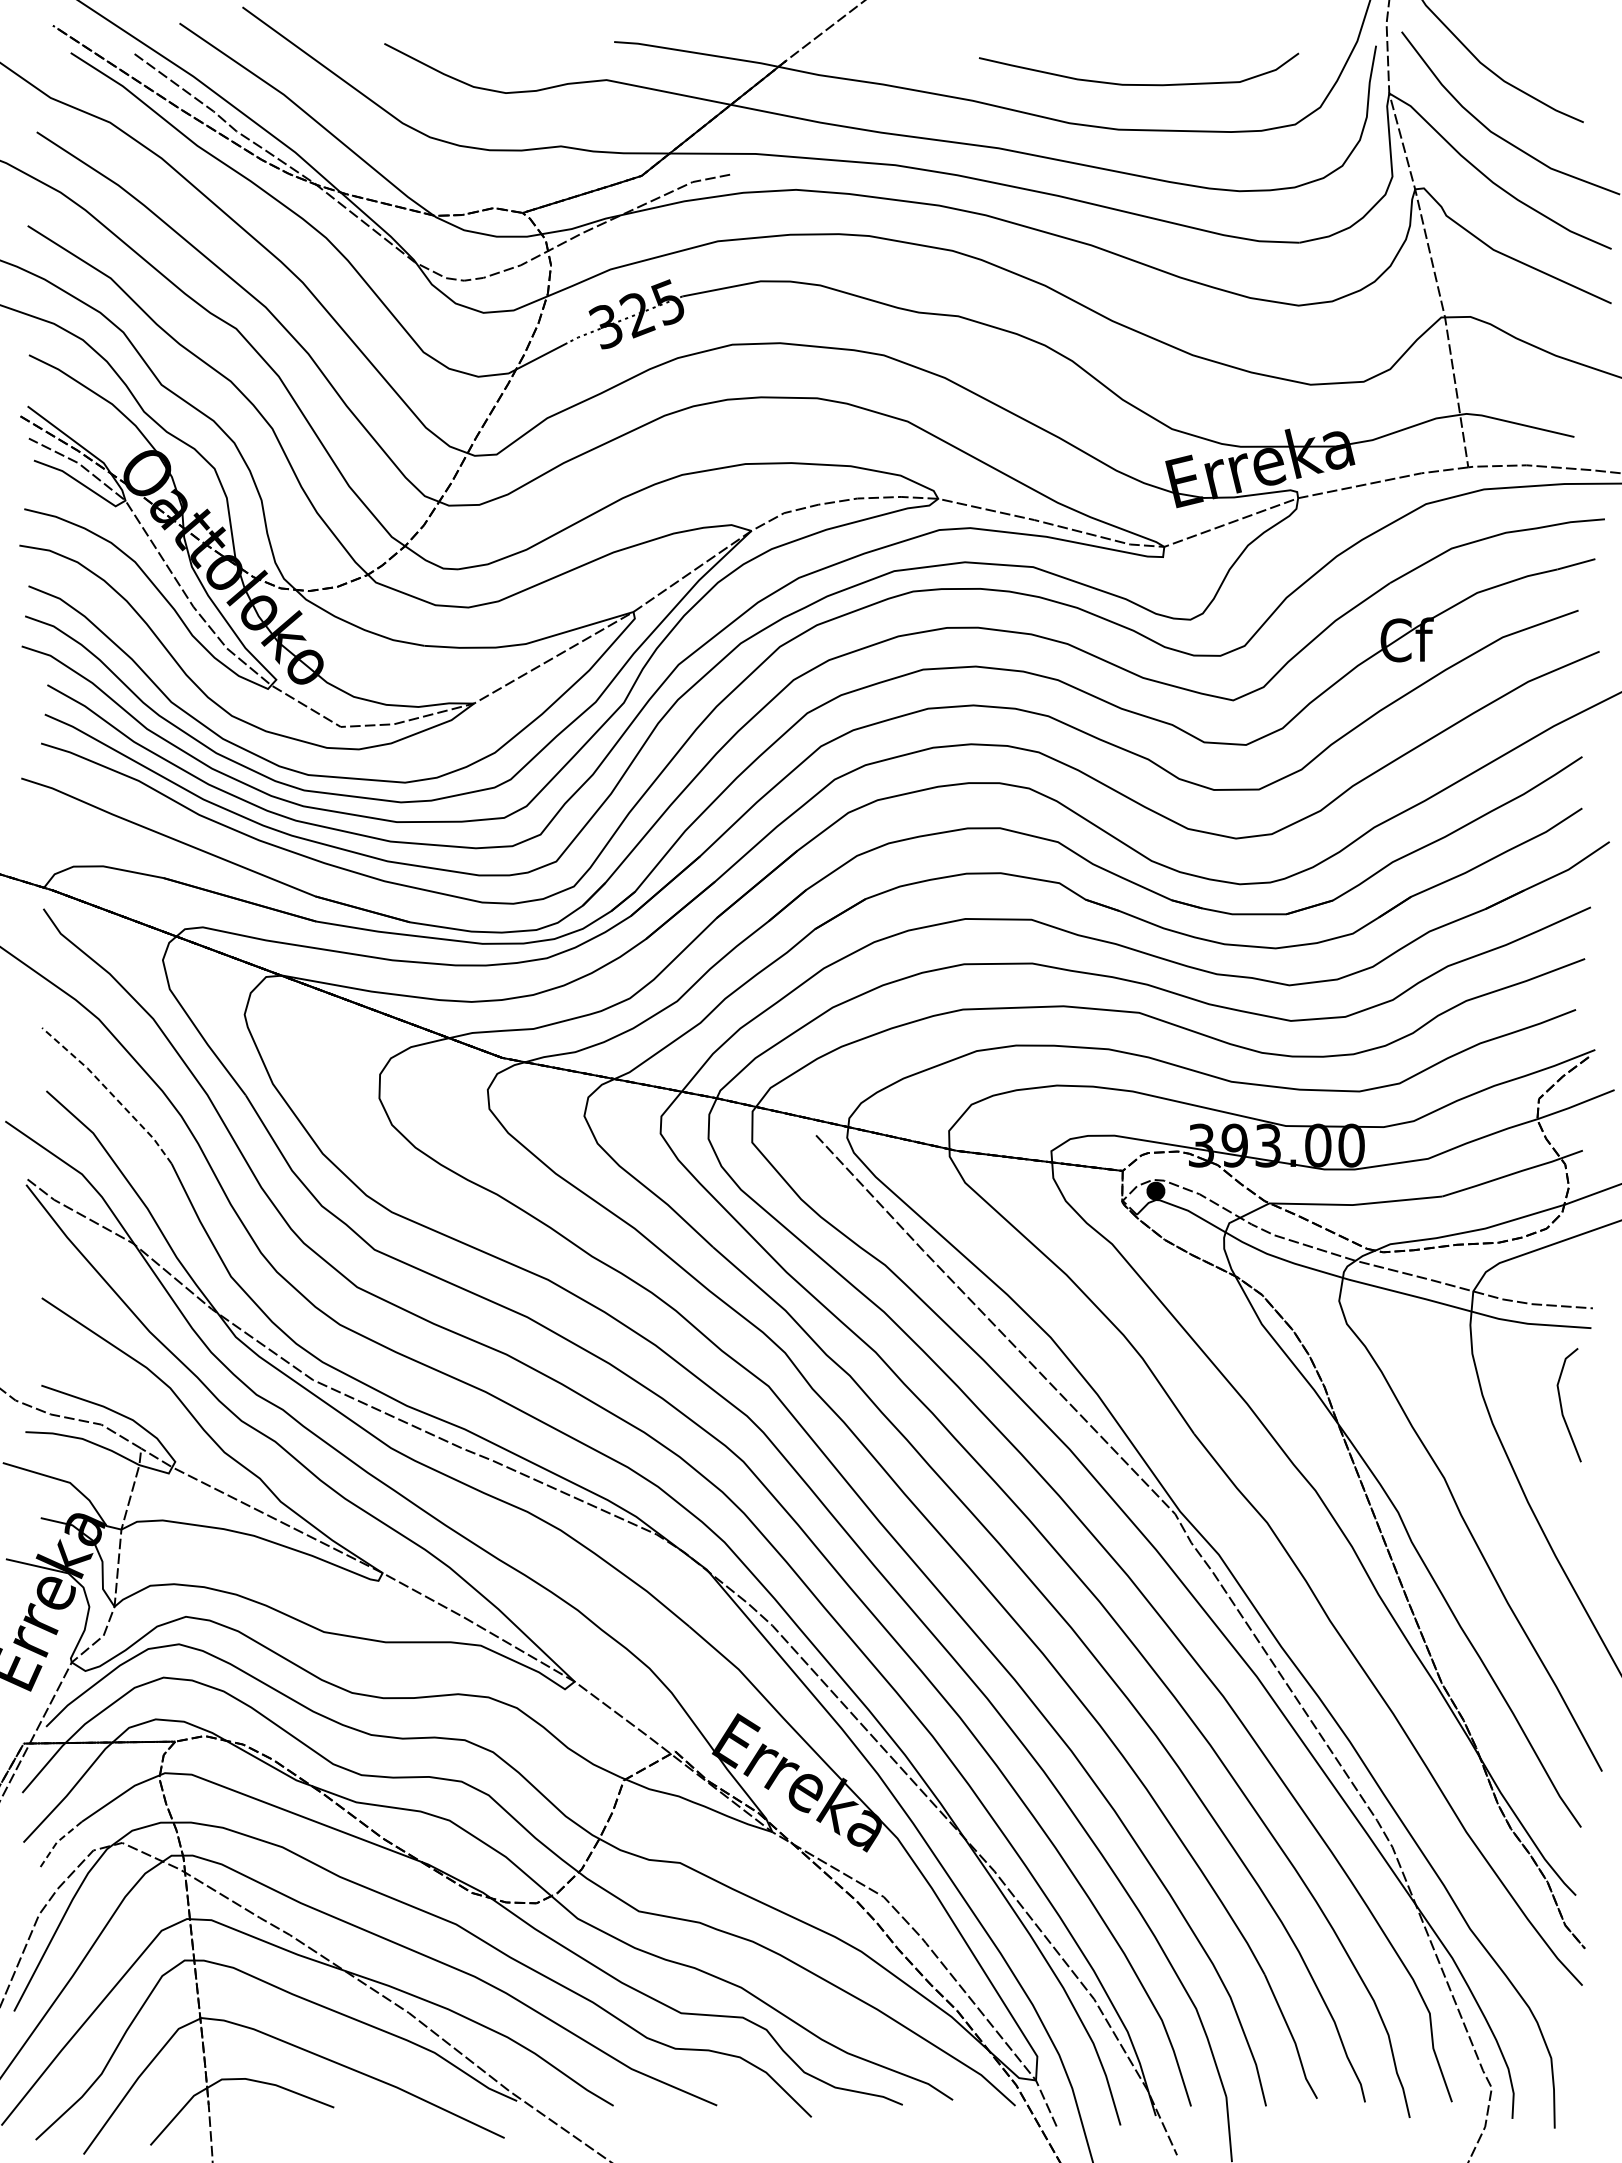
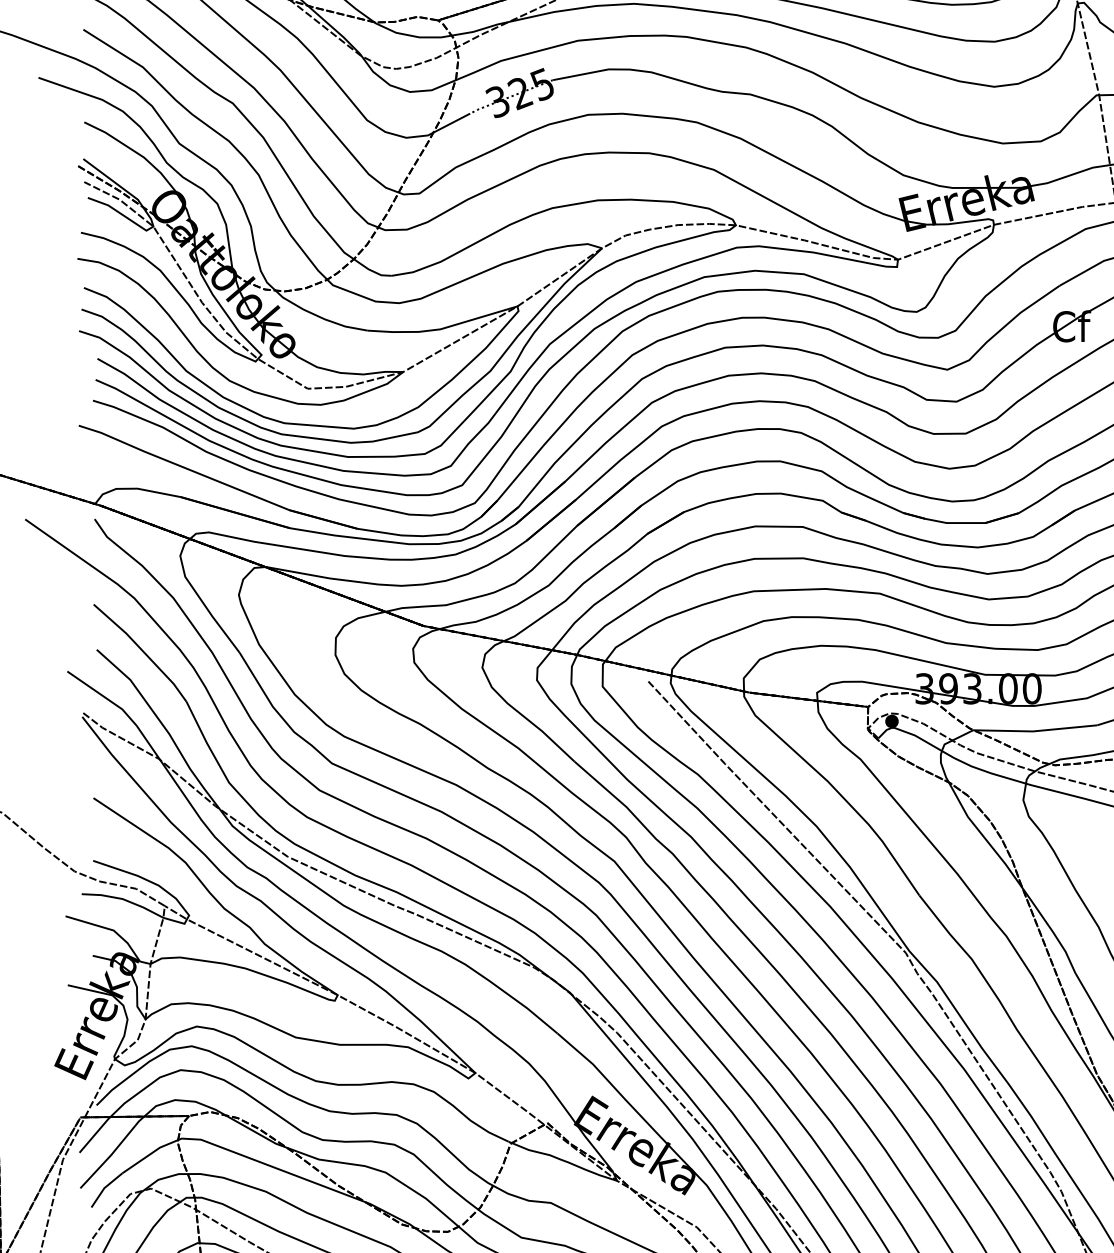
line: (110, 1092) -> (142, 650), dashed -> solid
line: (56, 1842) -> (104, 1188), dashed -> solid

